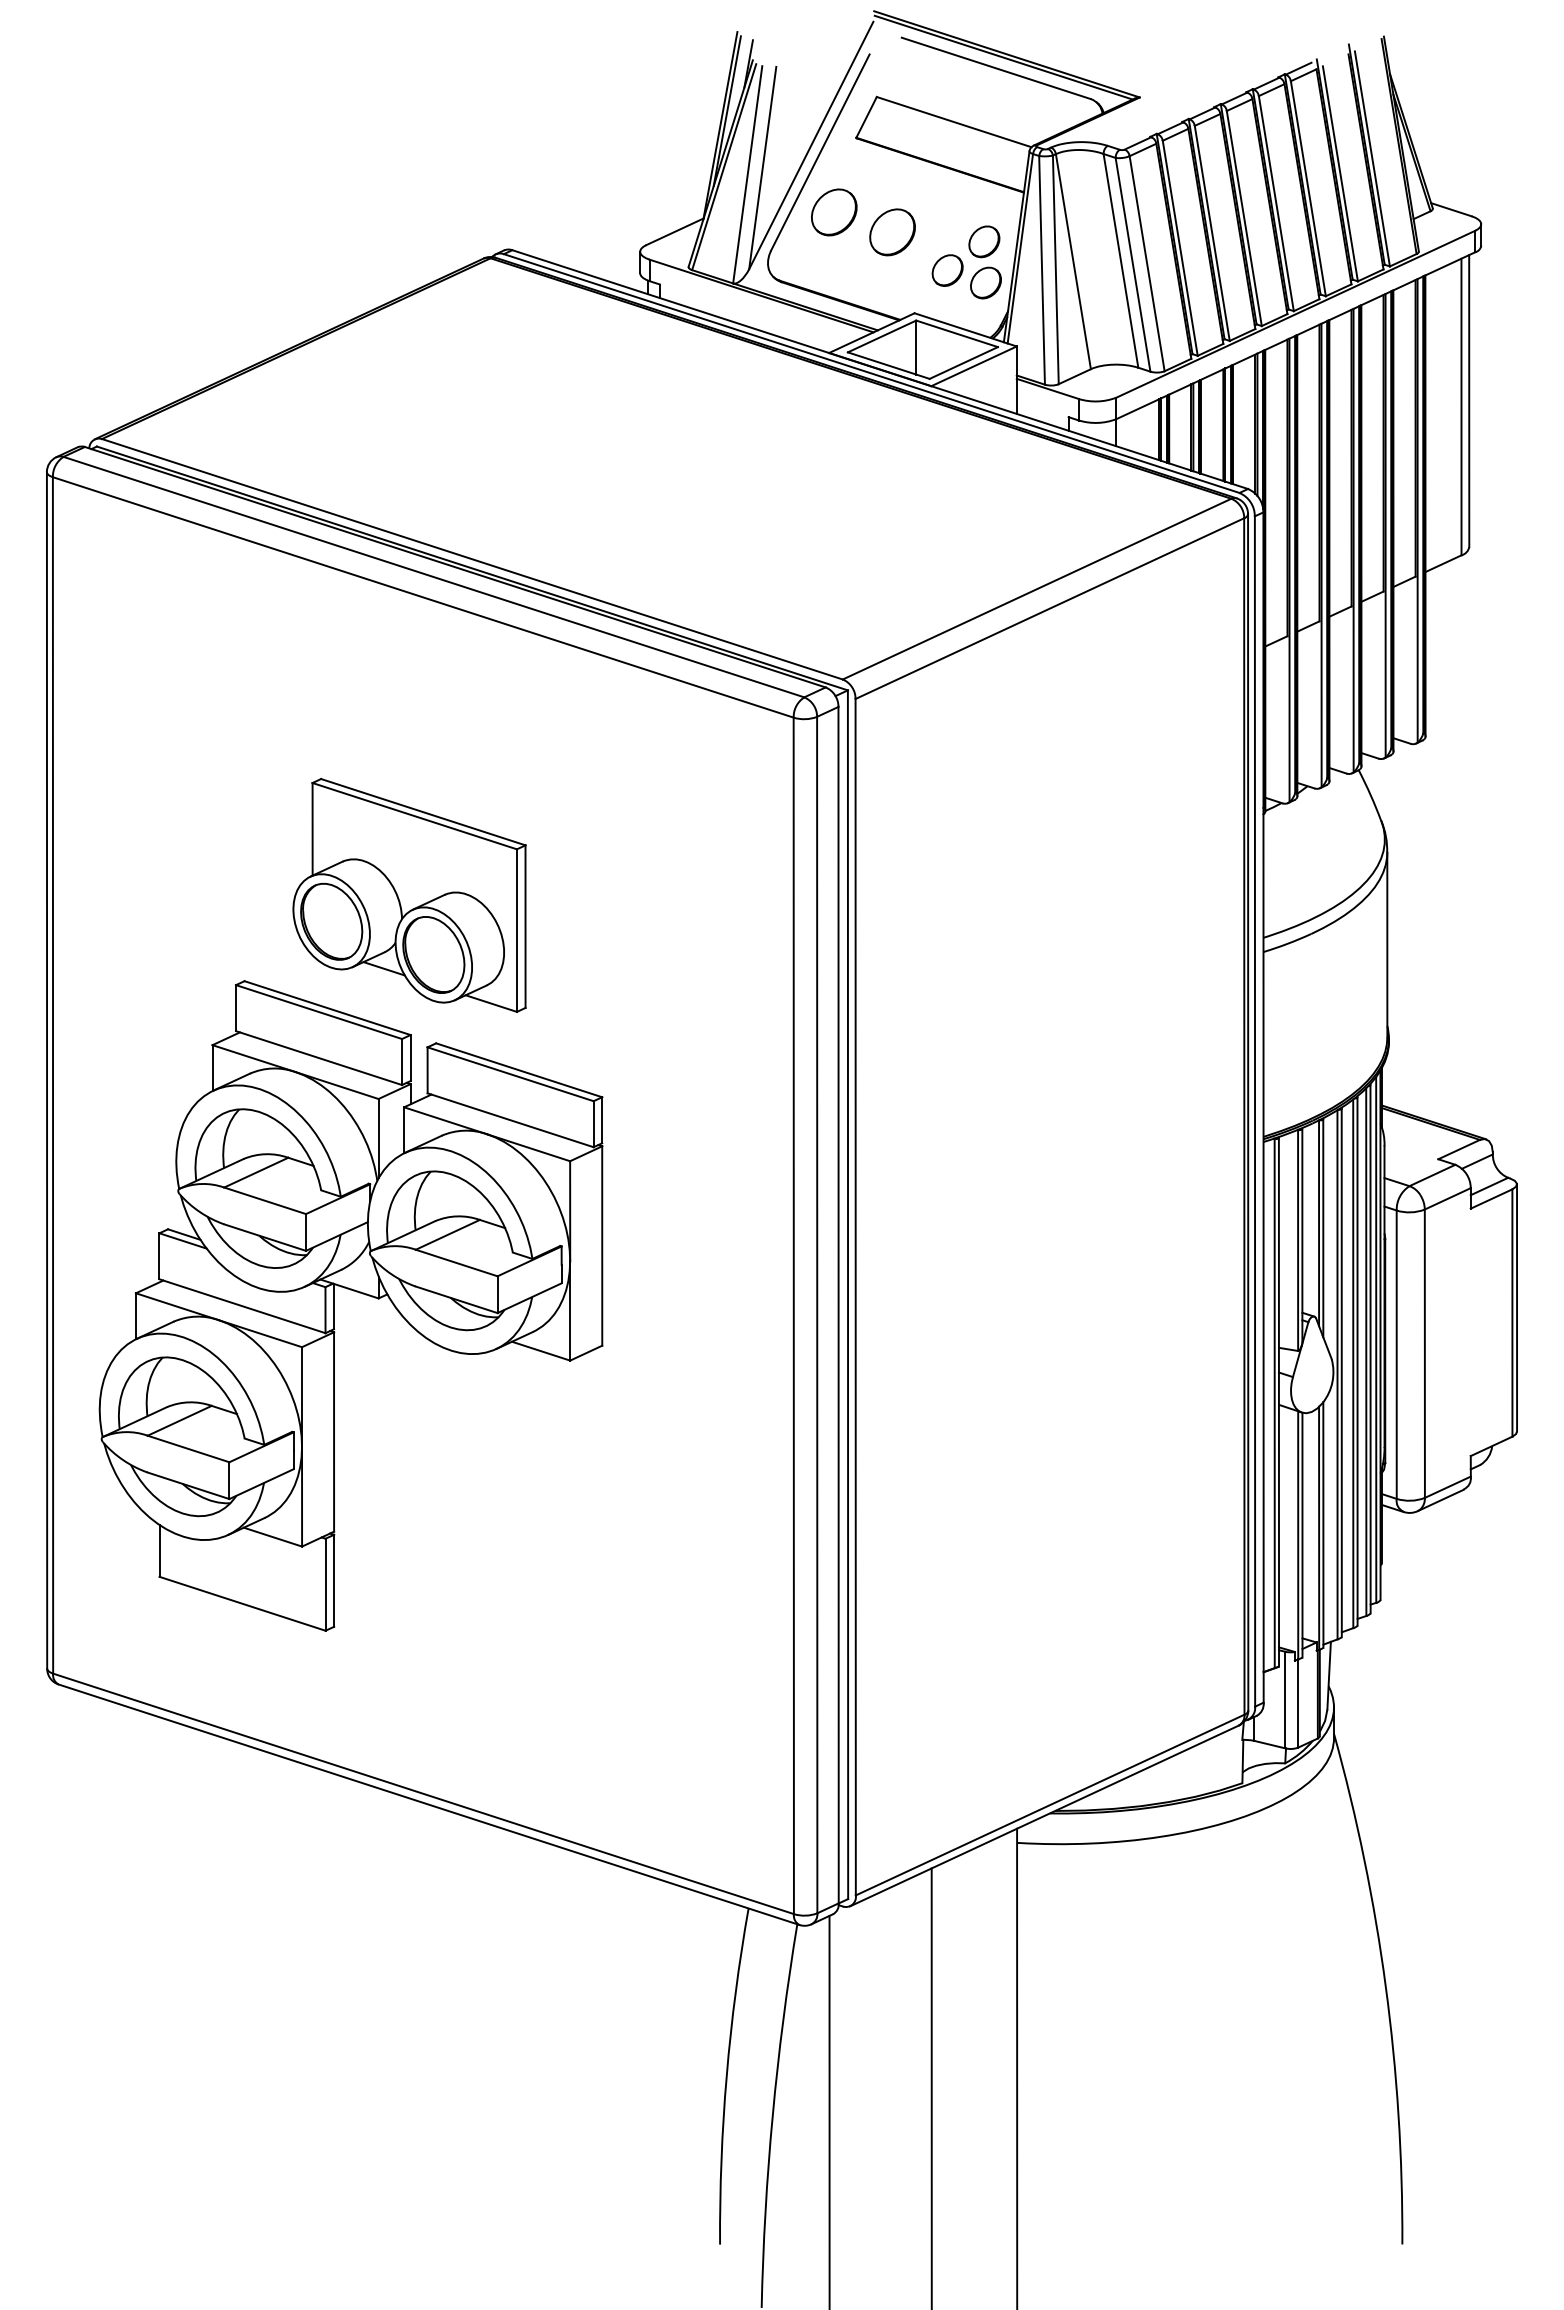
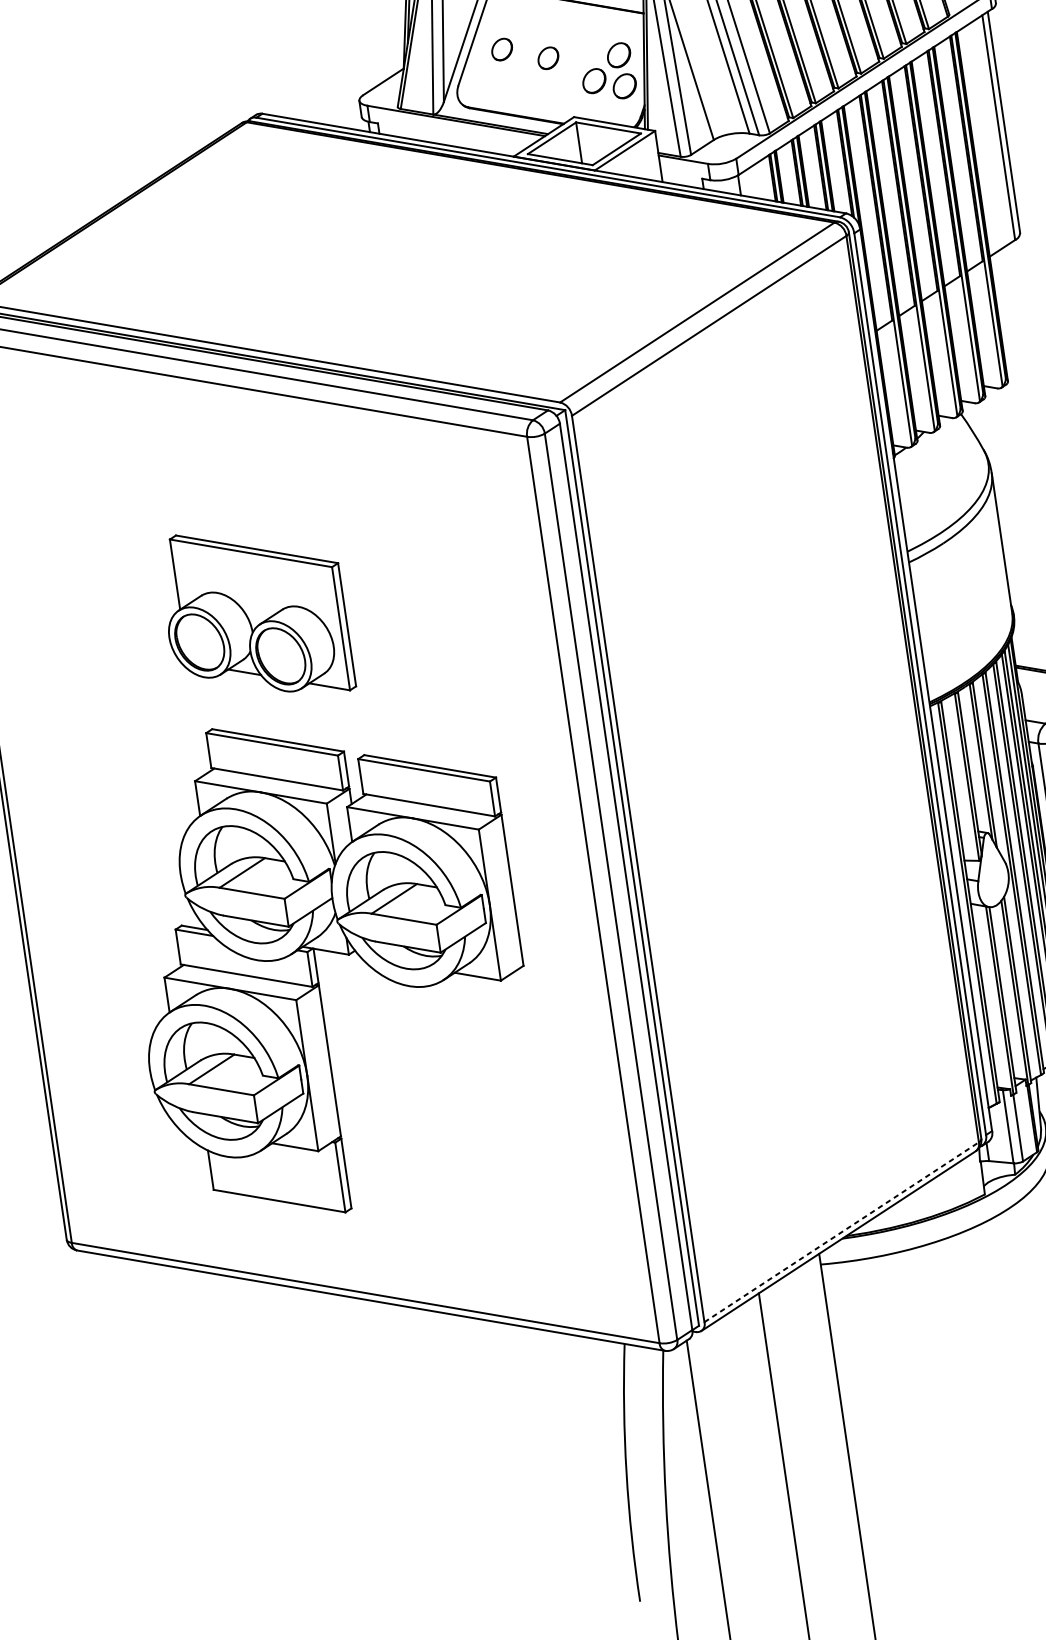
part: (834, 212) -> (502, 49), size x0.6
part: (892, 232) -> (548, 58), size x0.6
part: (353, 1291) -> (329, 952), moved
line: (1050, 1804) -> (841, 1231), solid -> dashed

